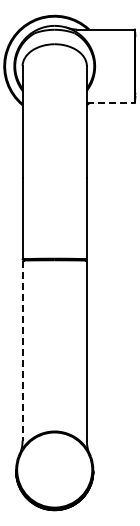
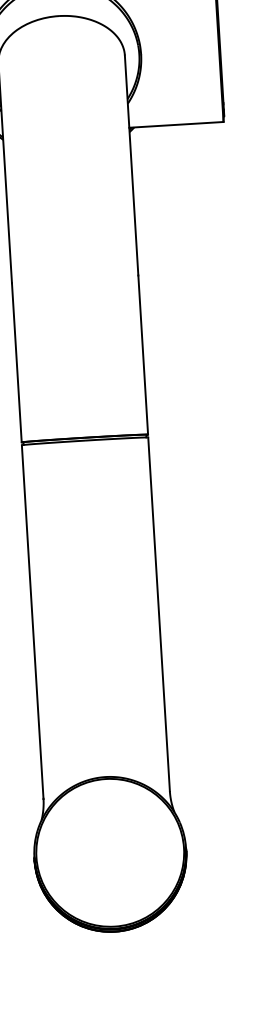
line: (110, 103) -> (175, 125), dashed -> solid
line: (22, 350) -> (32, 621), dashed -> solid

